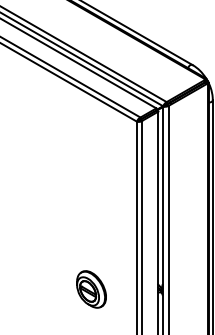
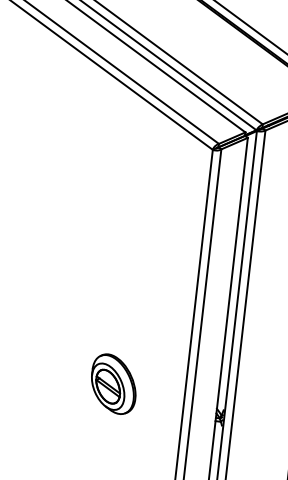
part: (91, 289) -> (113, 384), moved

